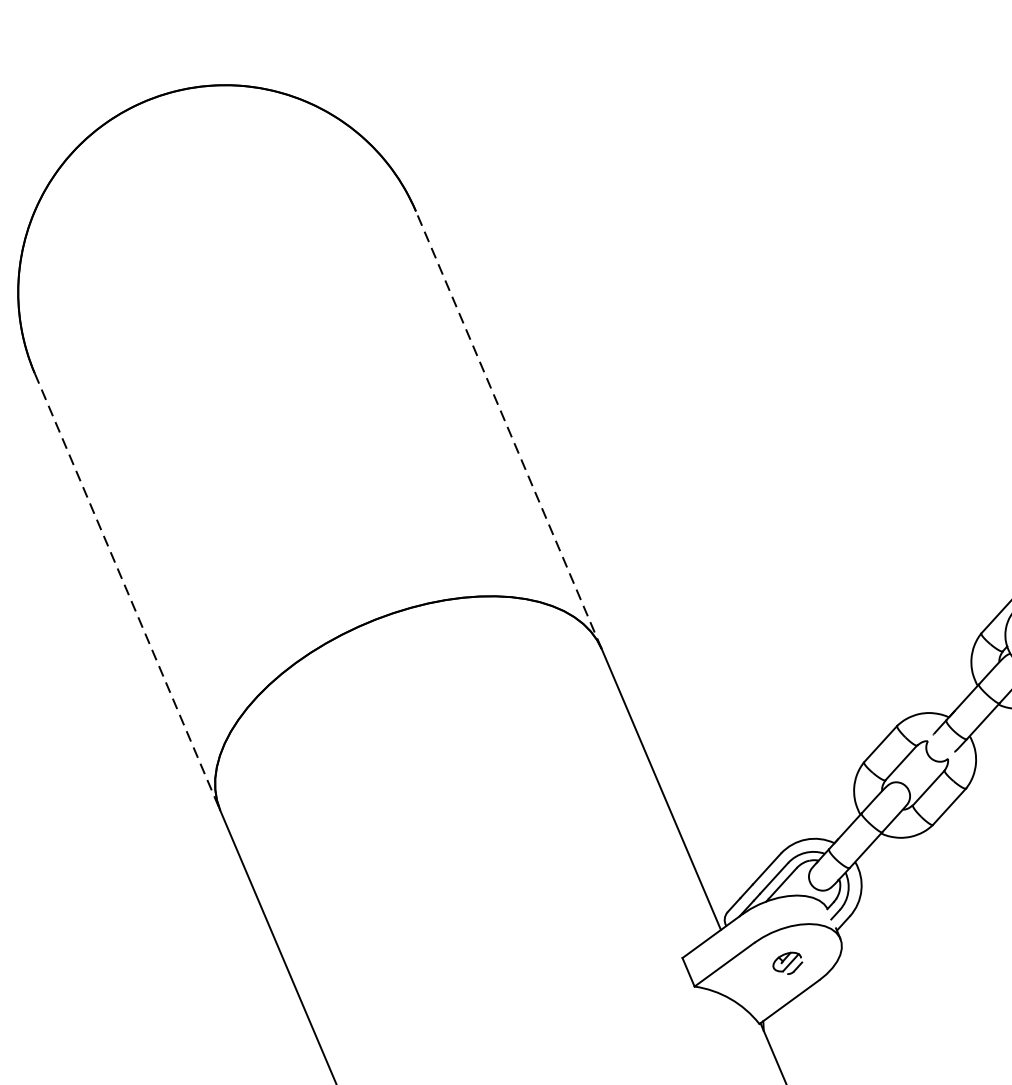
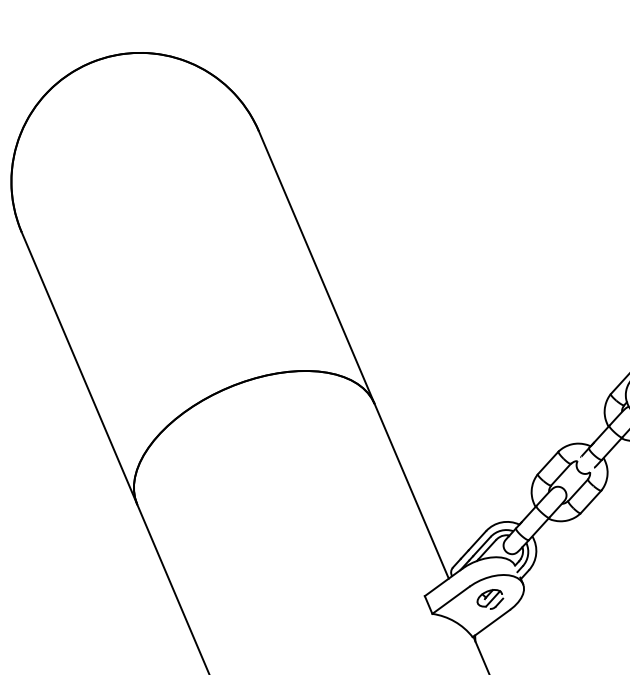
line: (508, 430) -> (316, 267), dashed -> solid
line: (127, 592) -> (79, 368), dashed -> solid
part: (787, 963) -> (490, 599), size x1.43

